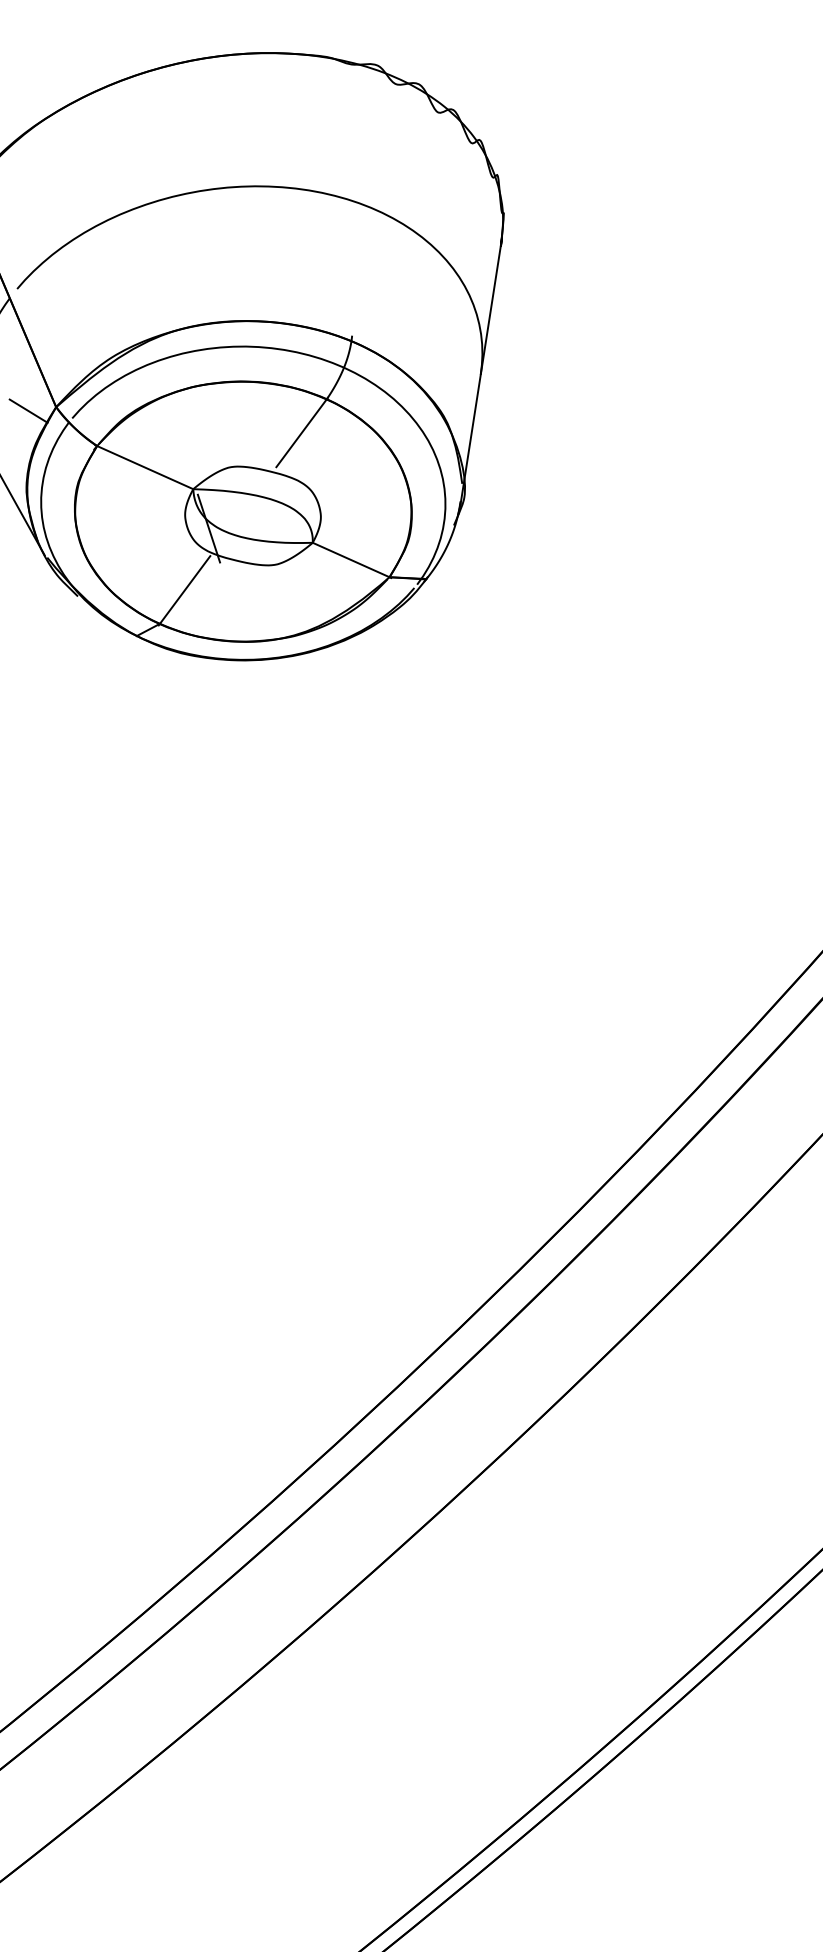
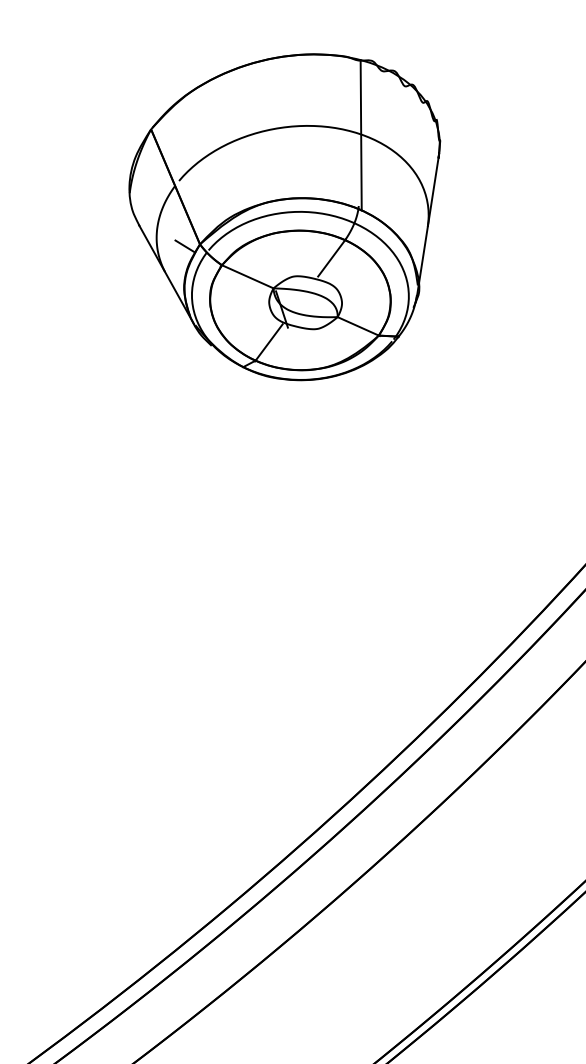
line: (355, 204) -> (360, 135), added

